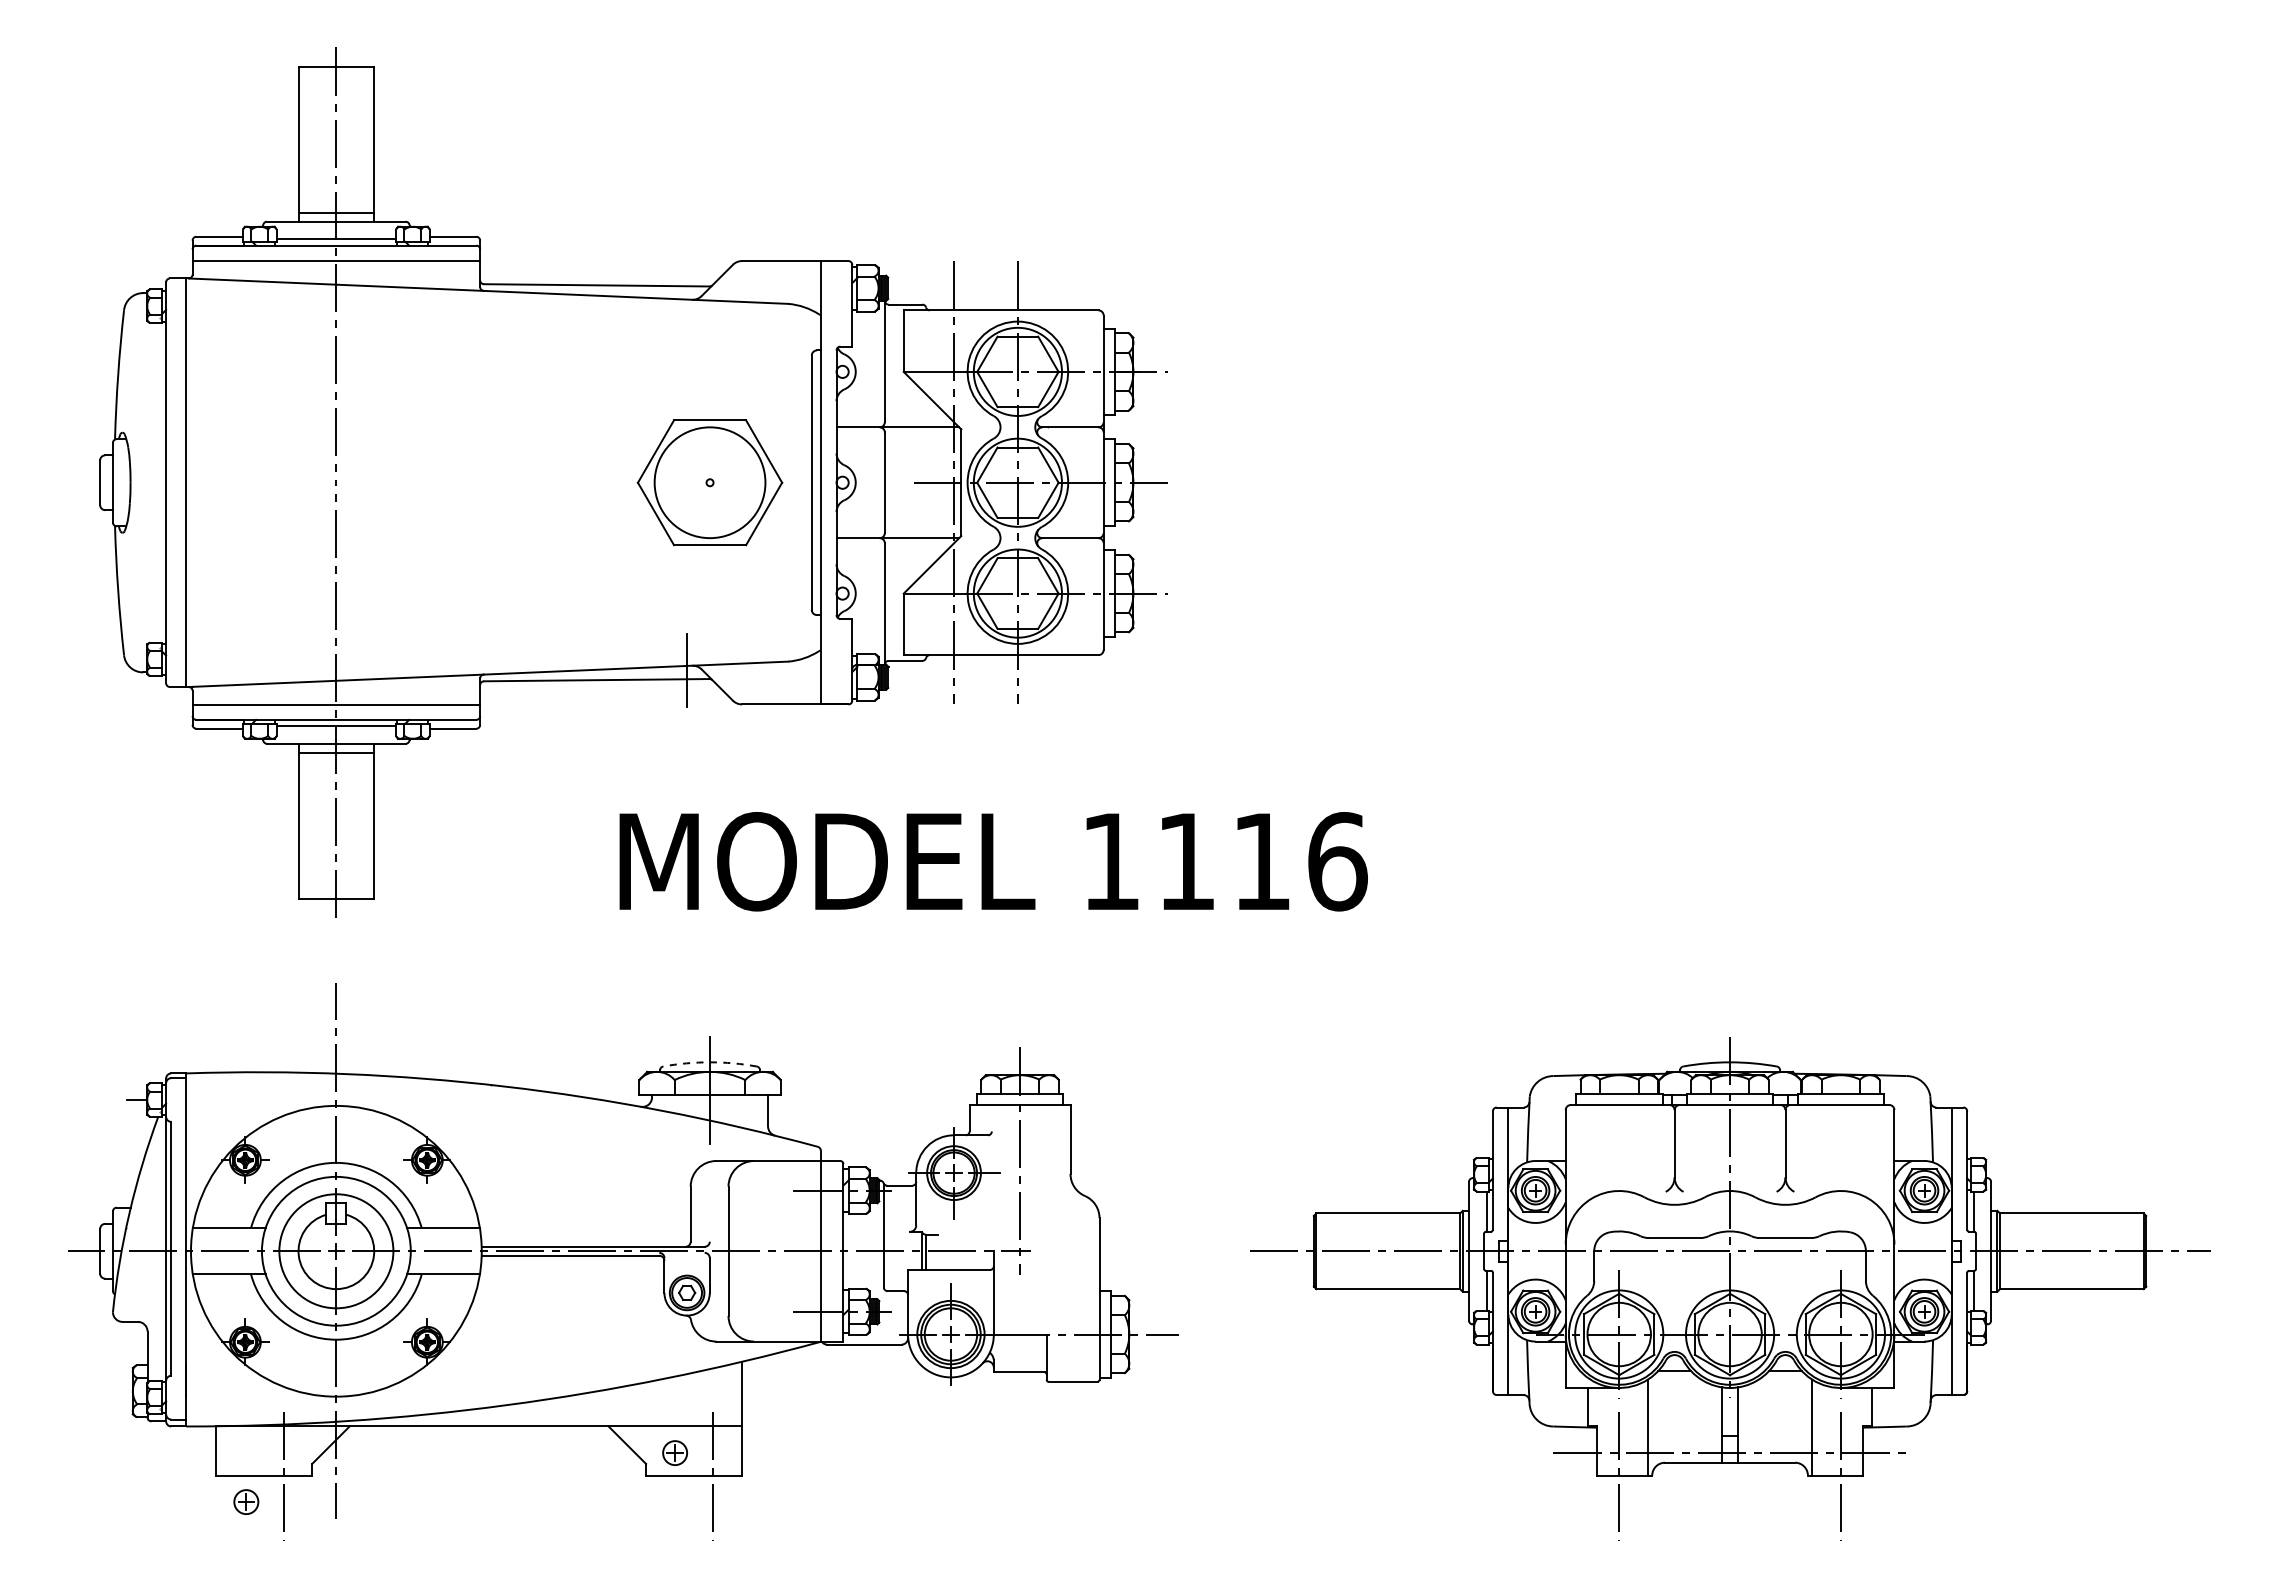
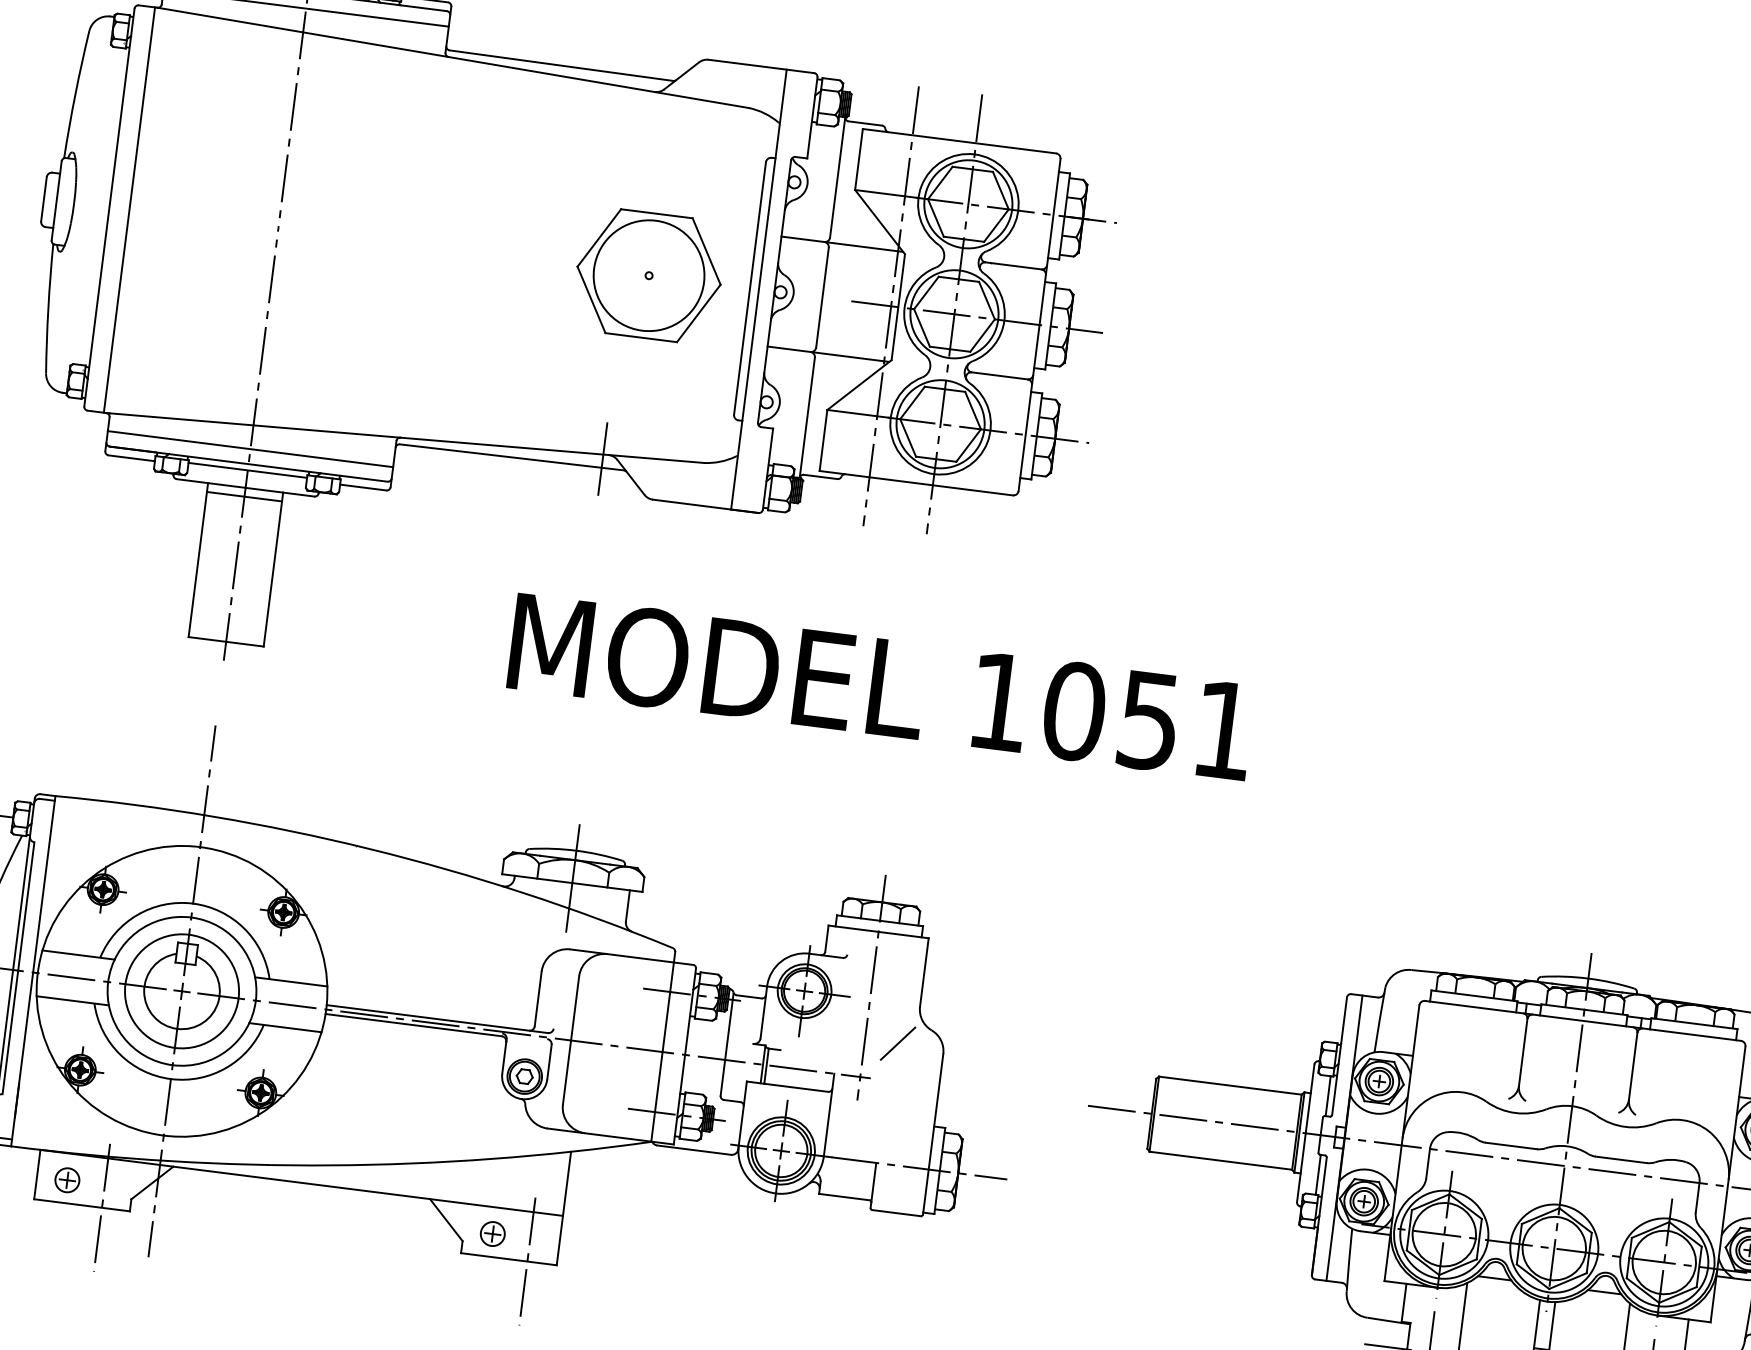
text: (1262, 861) -> (1149, 720), 1116 -> 1051
arc: (710, 1062) -> (576, 850), dashed -> solid
line: (1053, 1213) -> (898, 1043), added
part: (246, 1501) -> (67, 1179), moved

